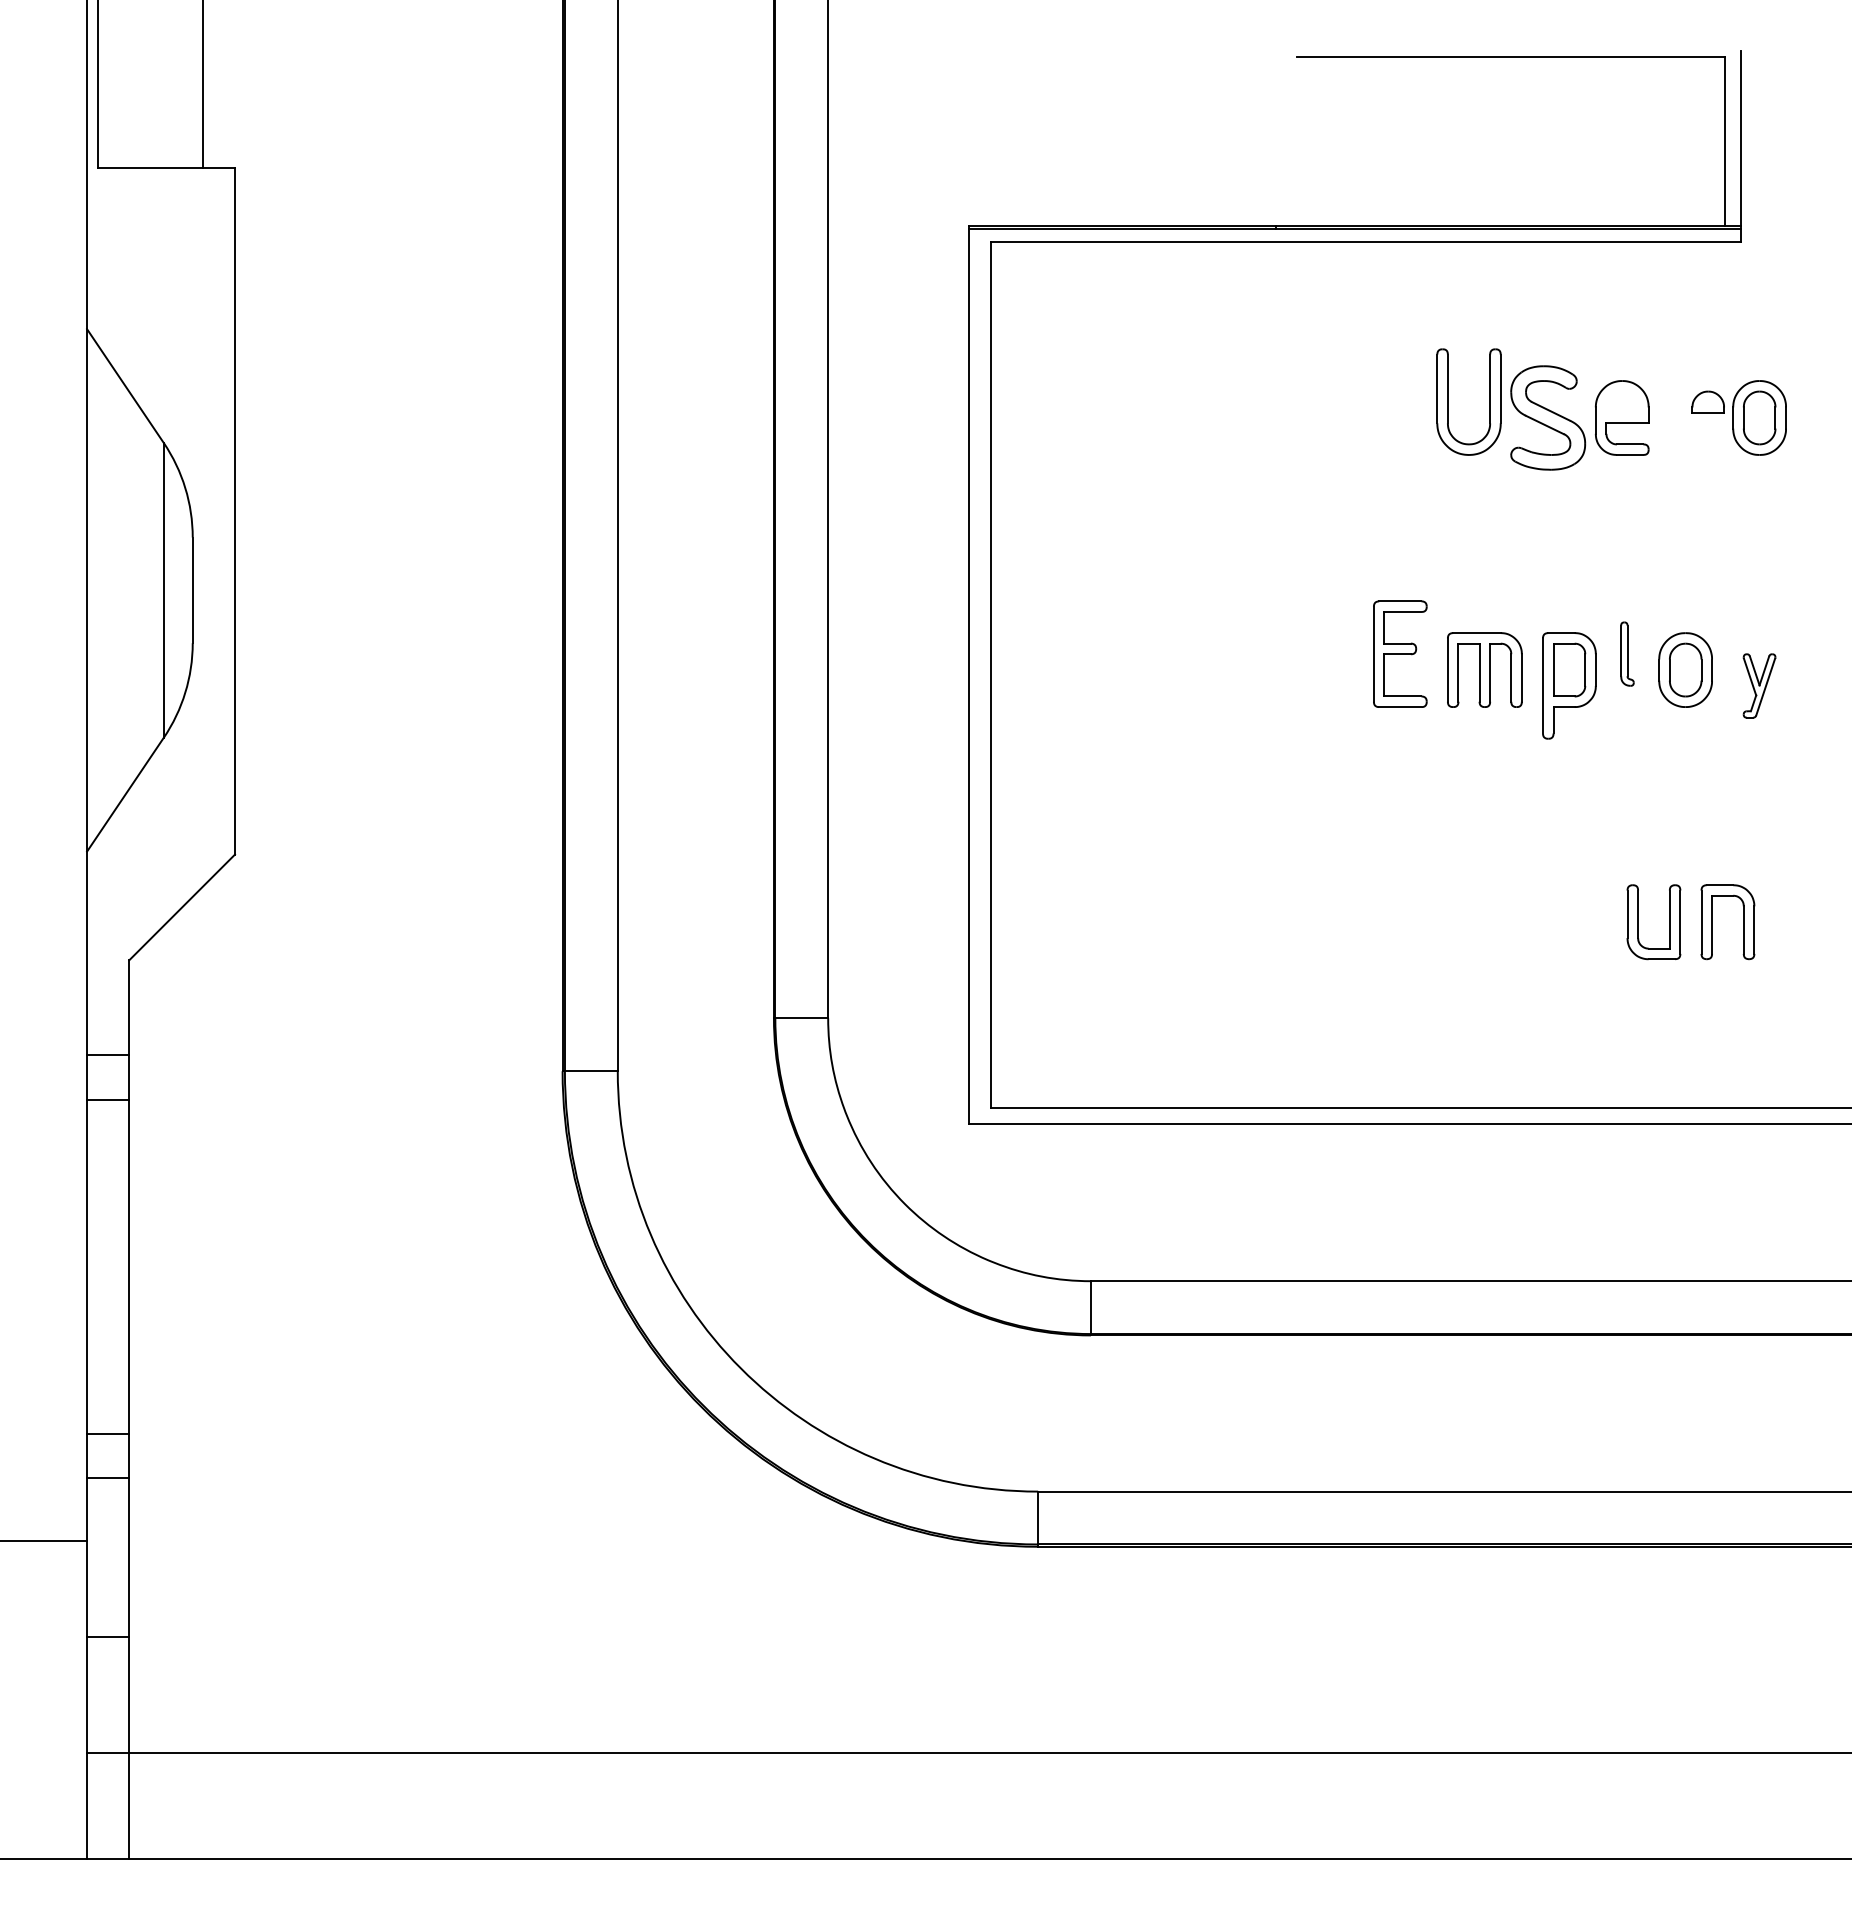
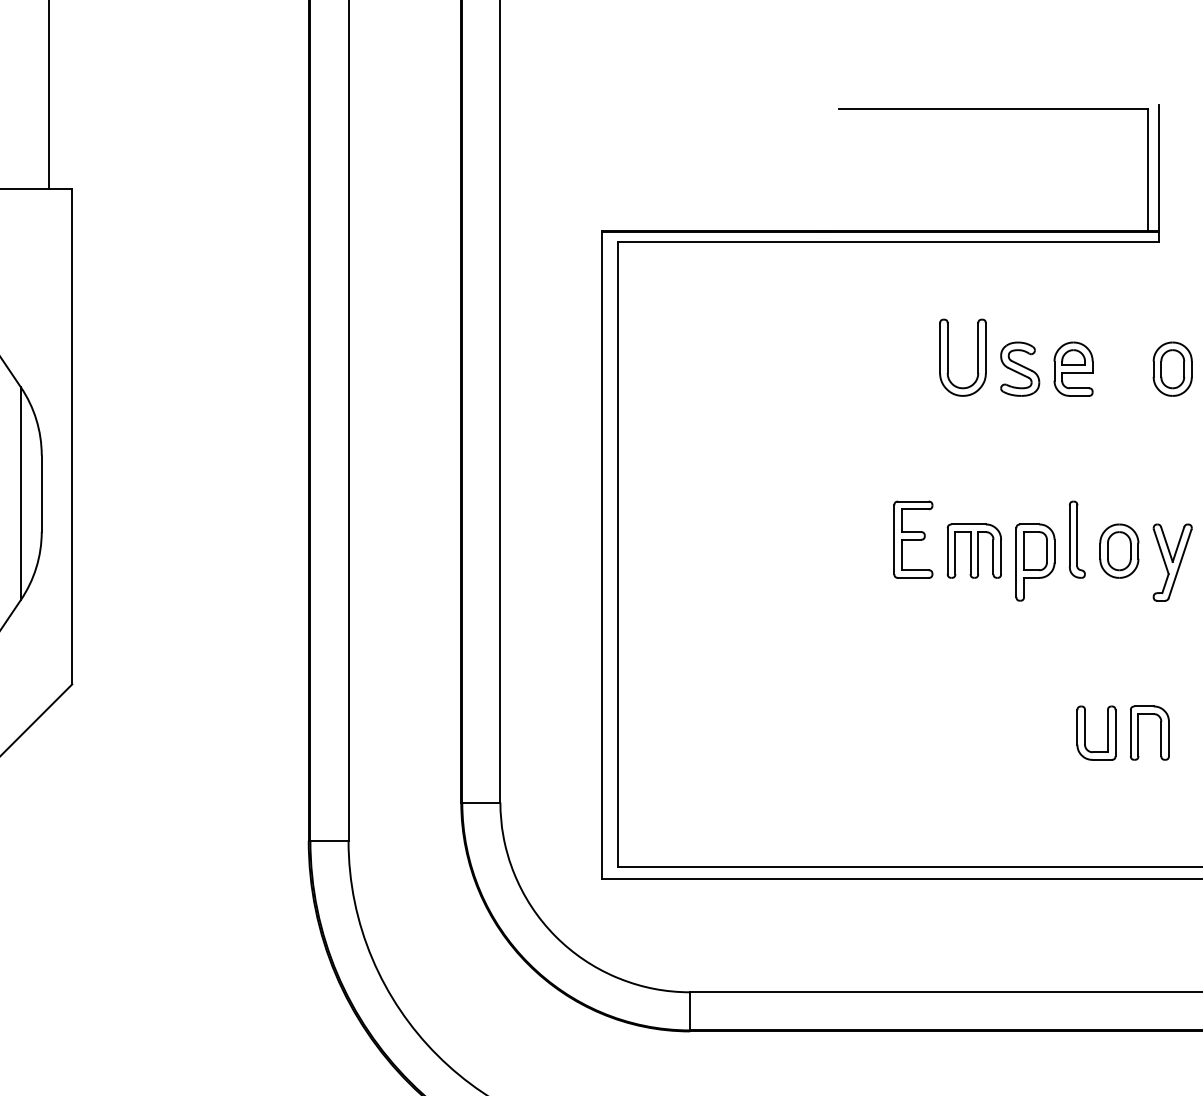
part: (1707, 401) -> (1073, 357), moved
part: (1548, 417) -> (1020, 368), size x0.71
part: (1627, 653) -> (1077, 539), size x1.67
part: (1759, 685) -> (1172, 562), size x1.67

